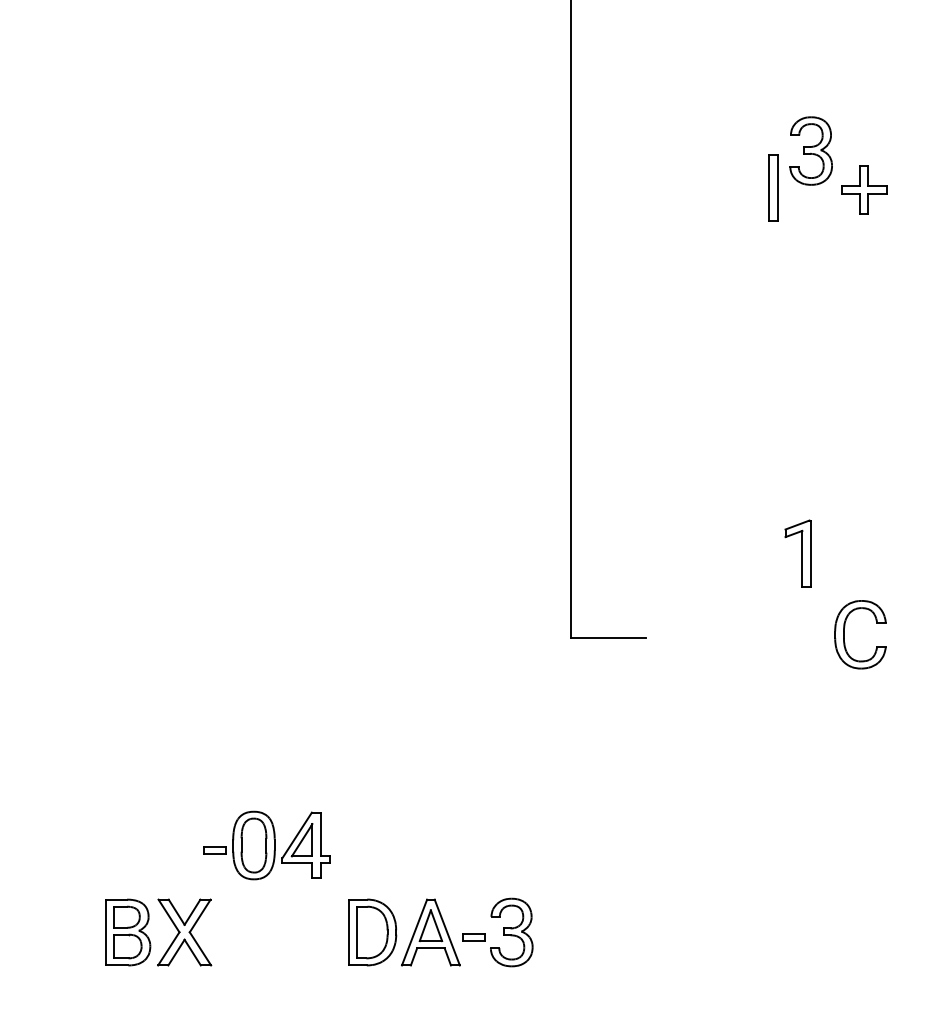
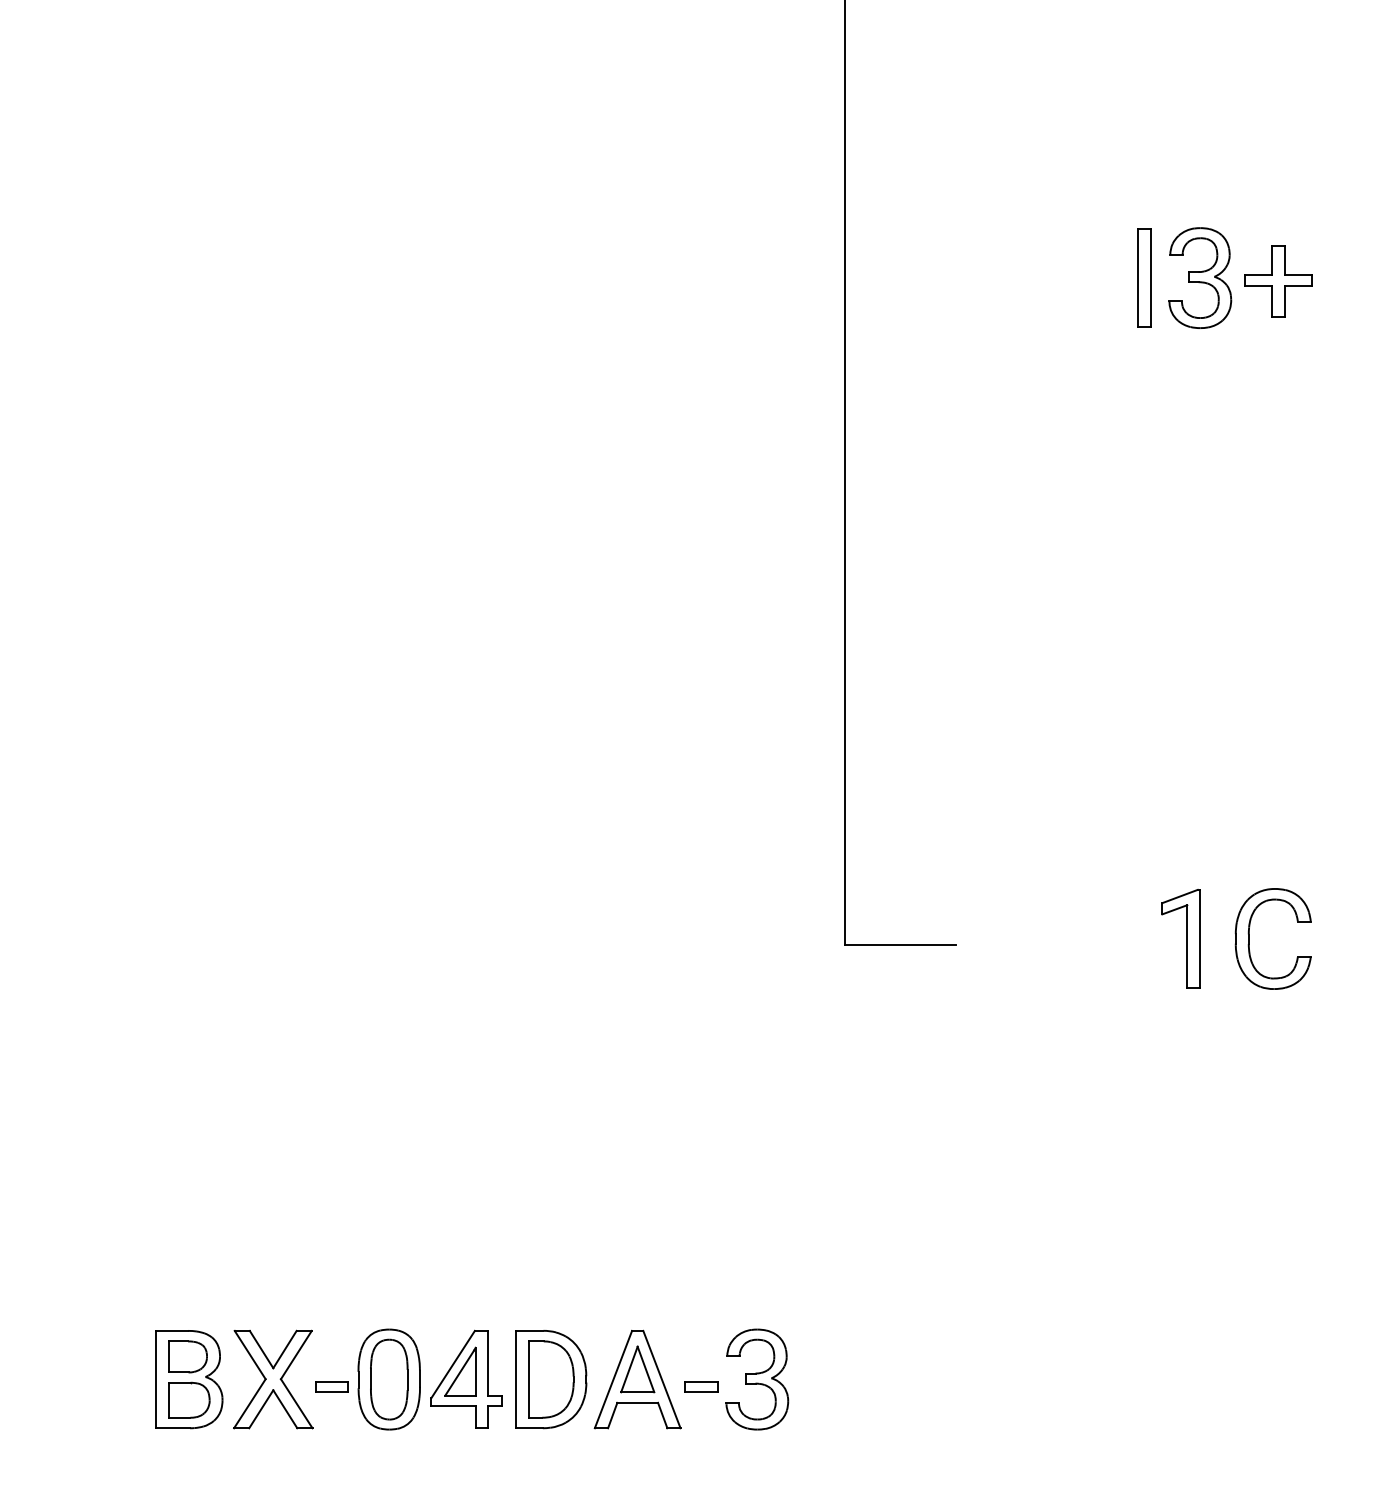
part: (810, 150) -> (1199, 277), moved
part: (797, 553) -> (1180, 938), moved
part: (266, 845) -> (407, 1379), moved

